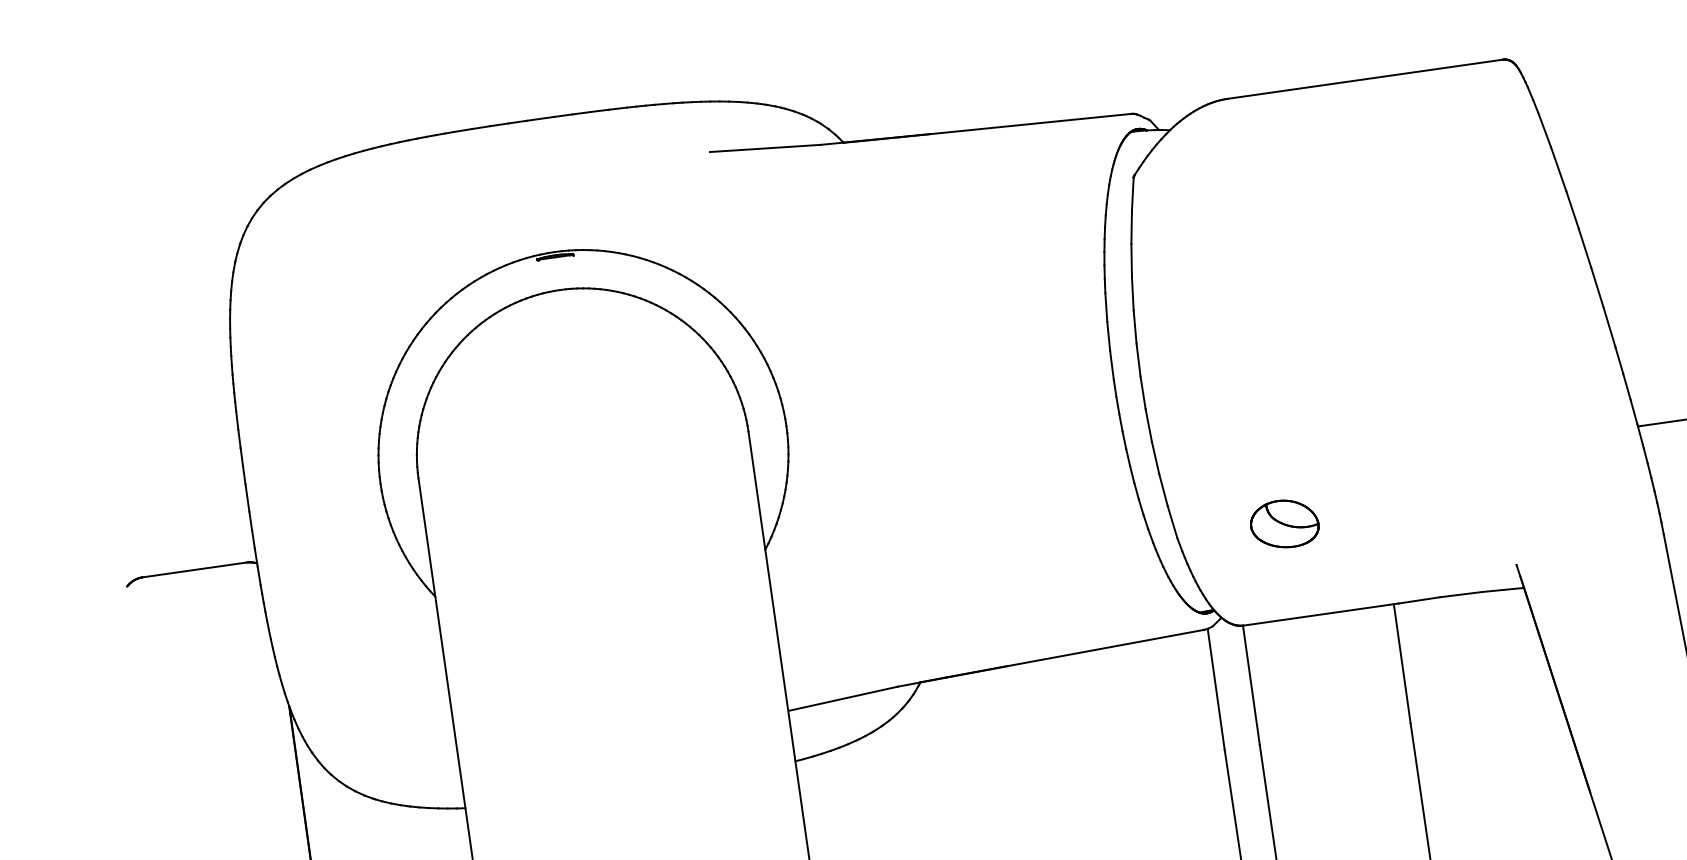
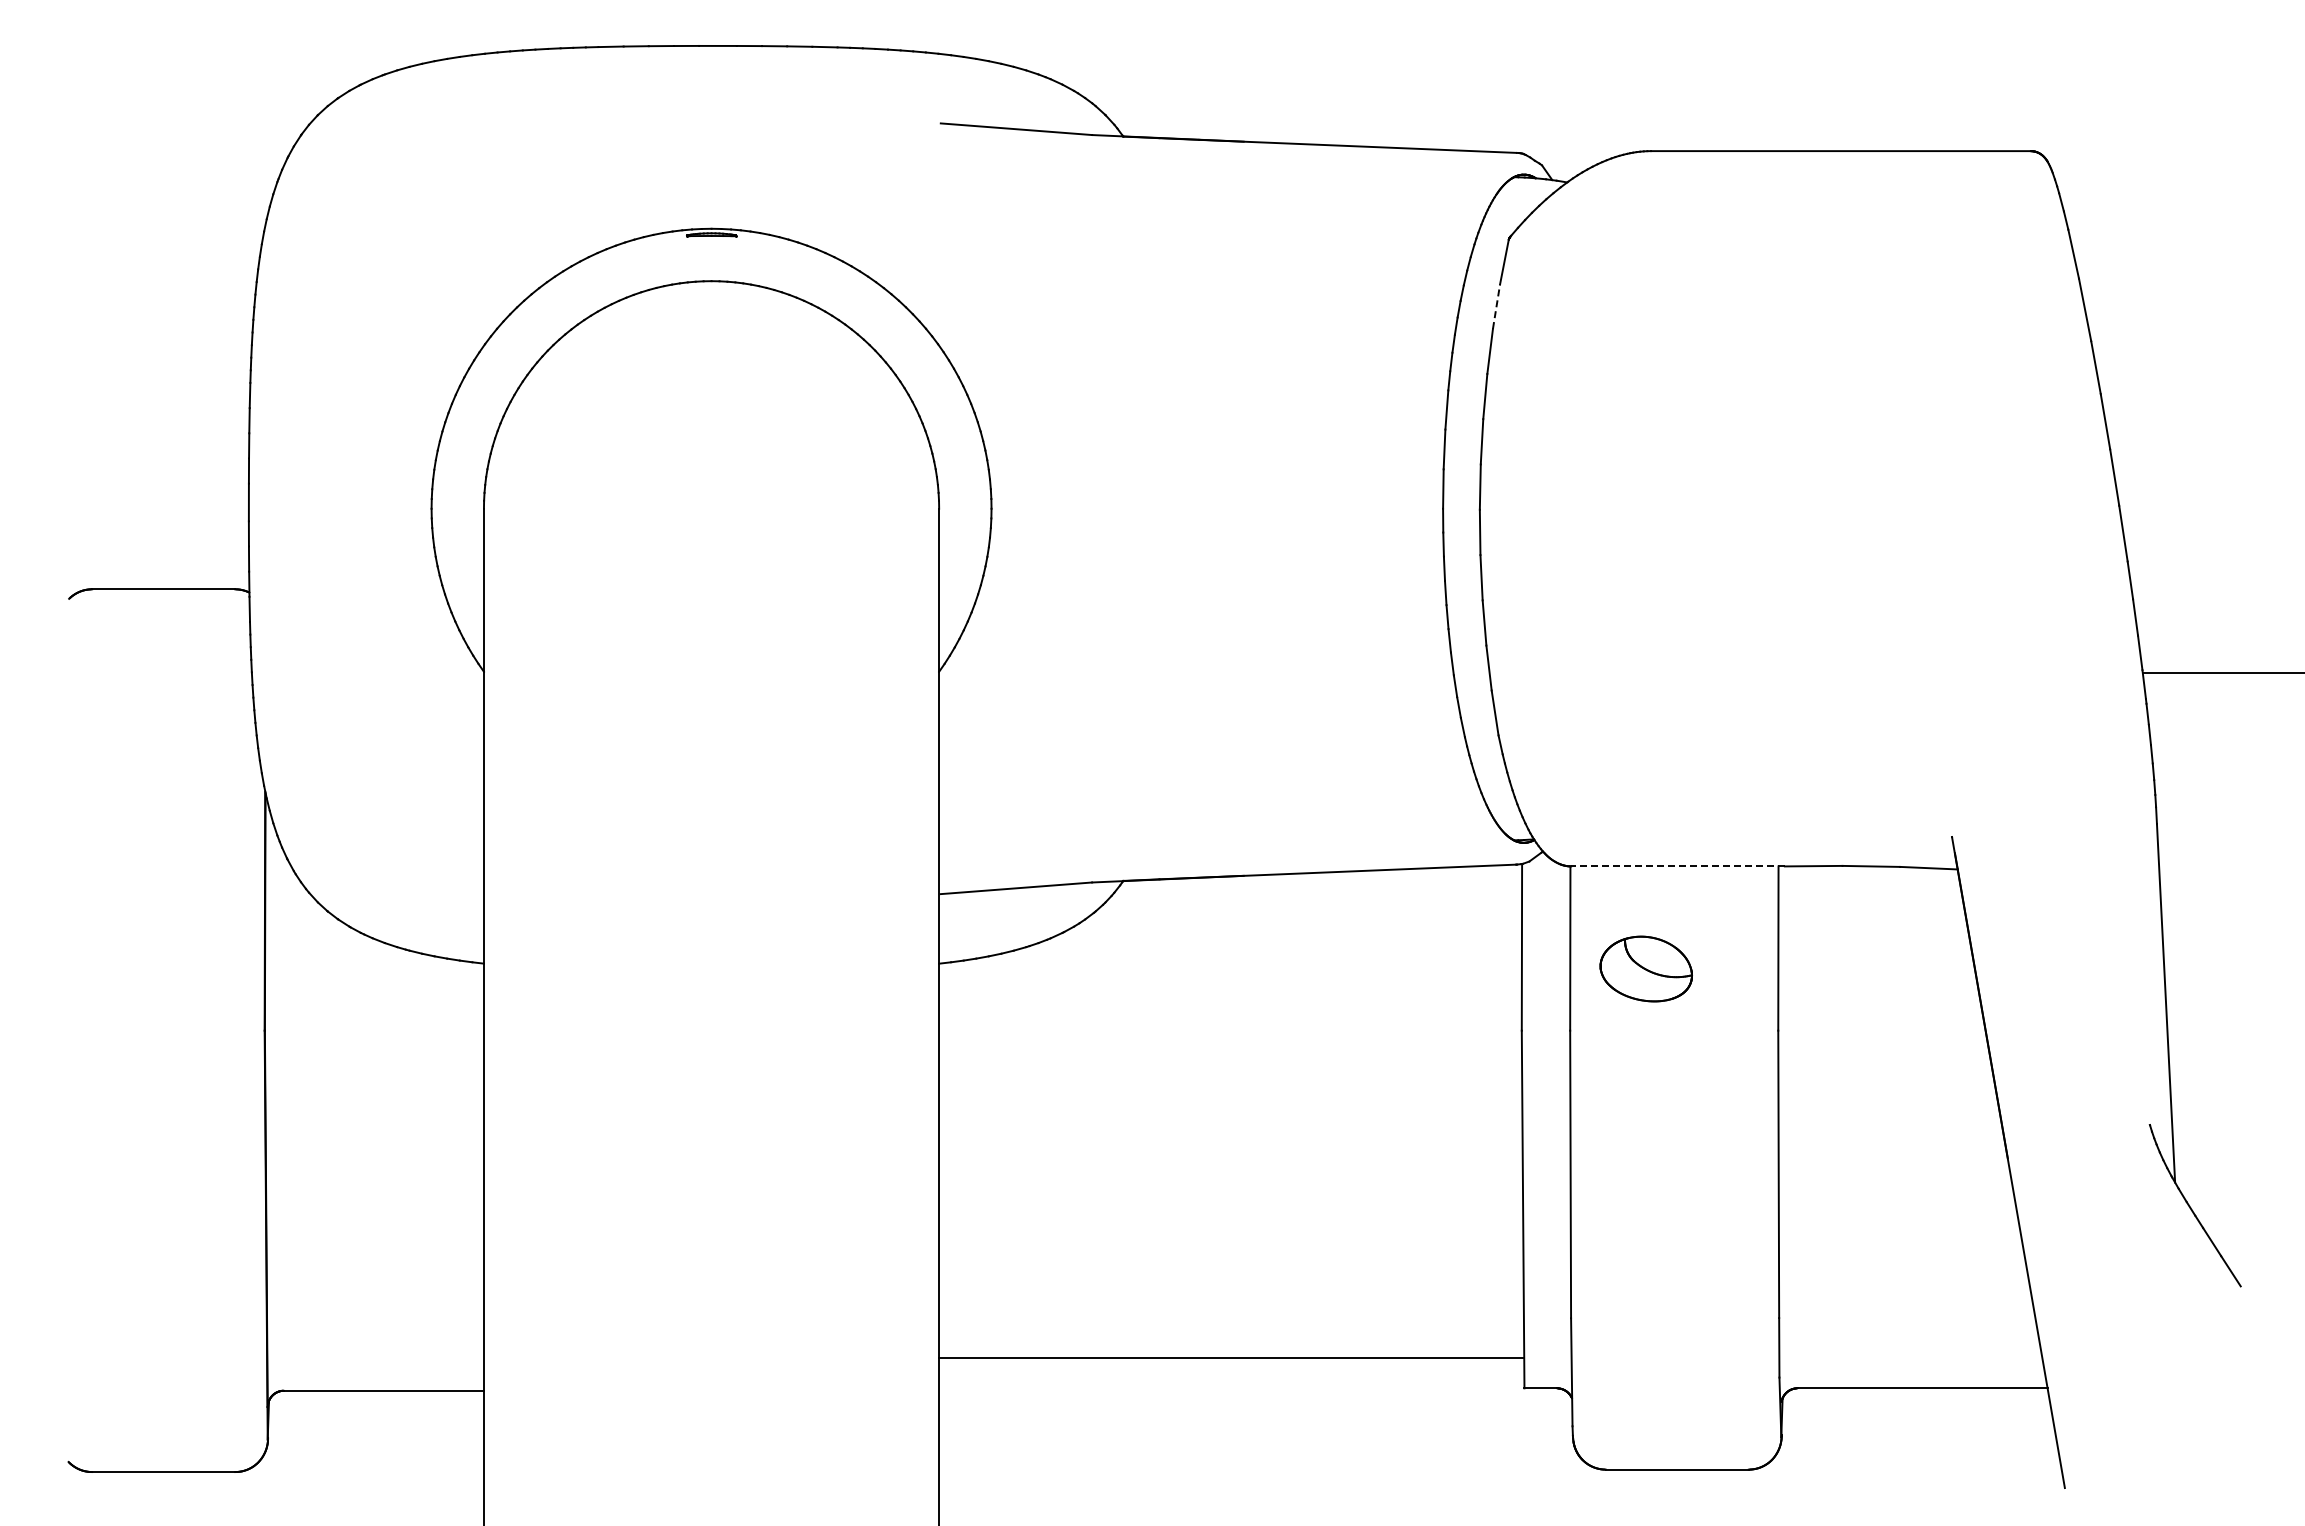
line: (1131, 227) -> (1496, 306), solid -> dashed
part: (1284, 523) -> (1645, 968), moved
line: (1321, 614) -> (1678, 866), solid -> dashed

